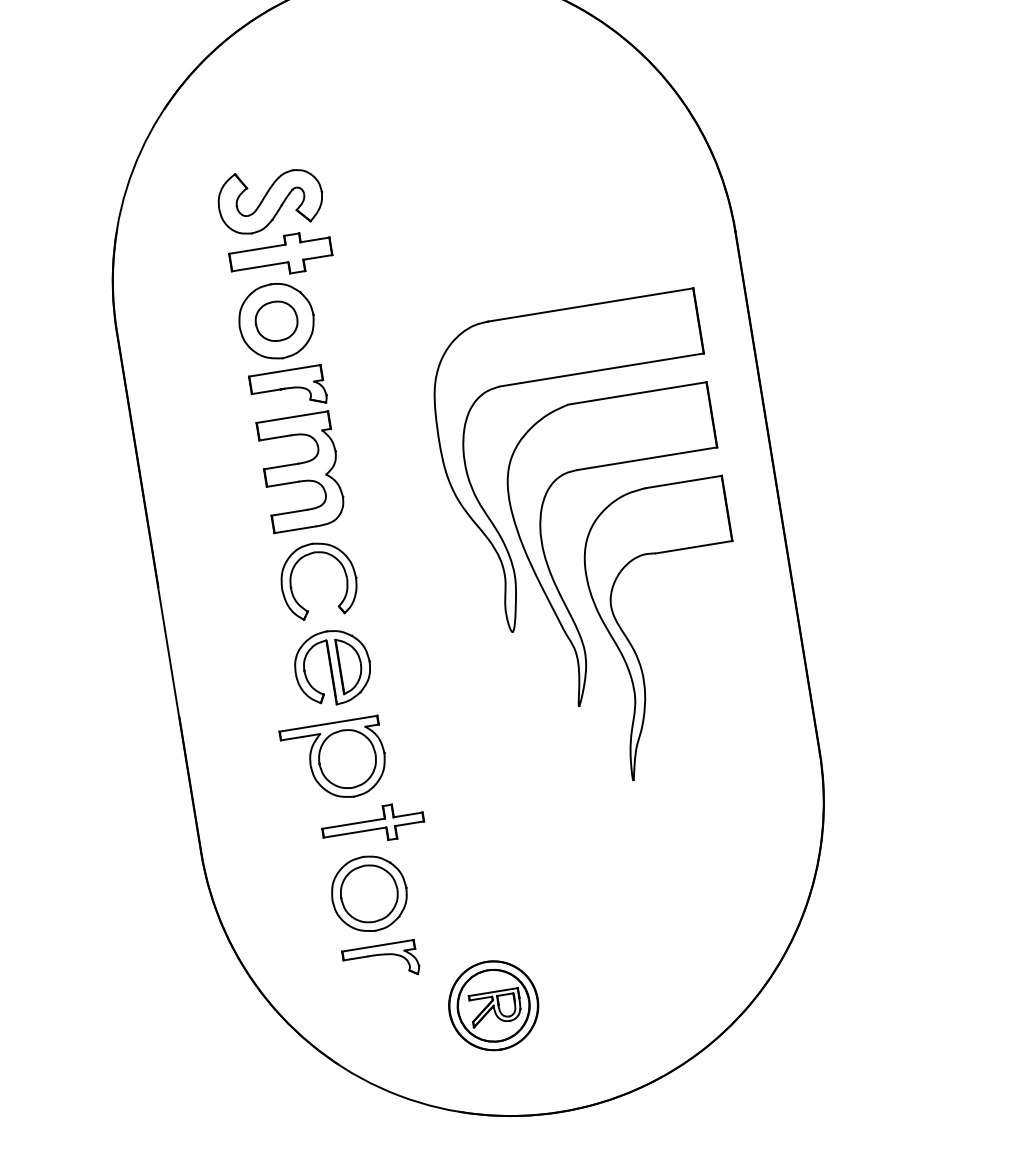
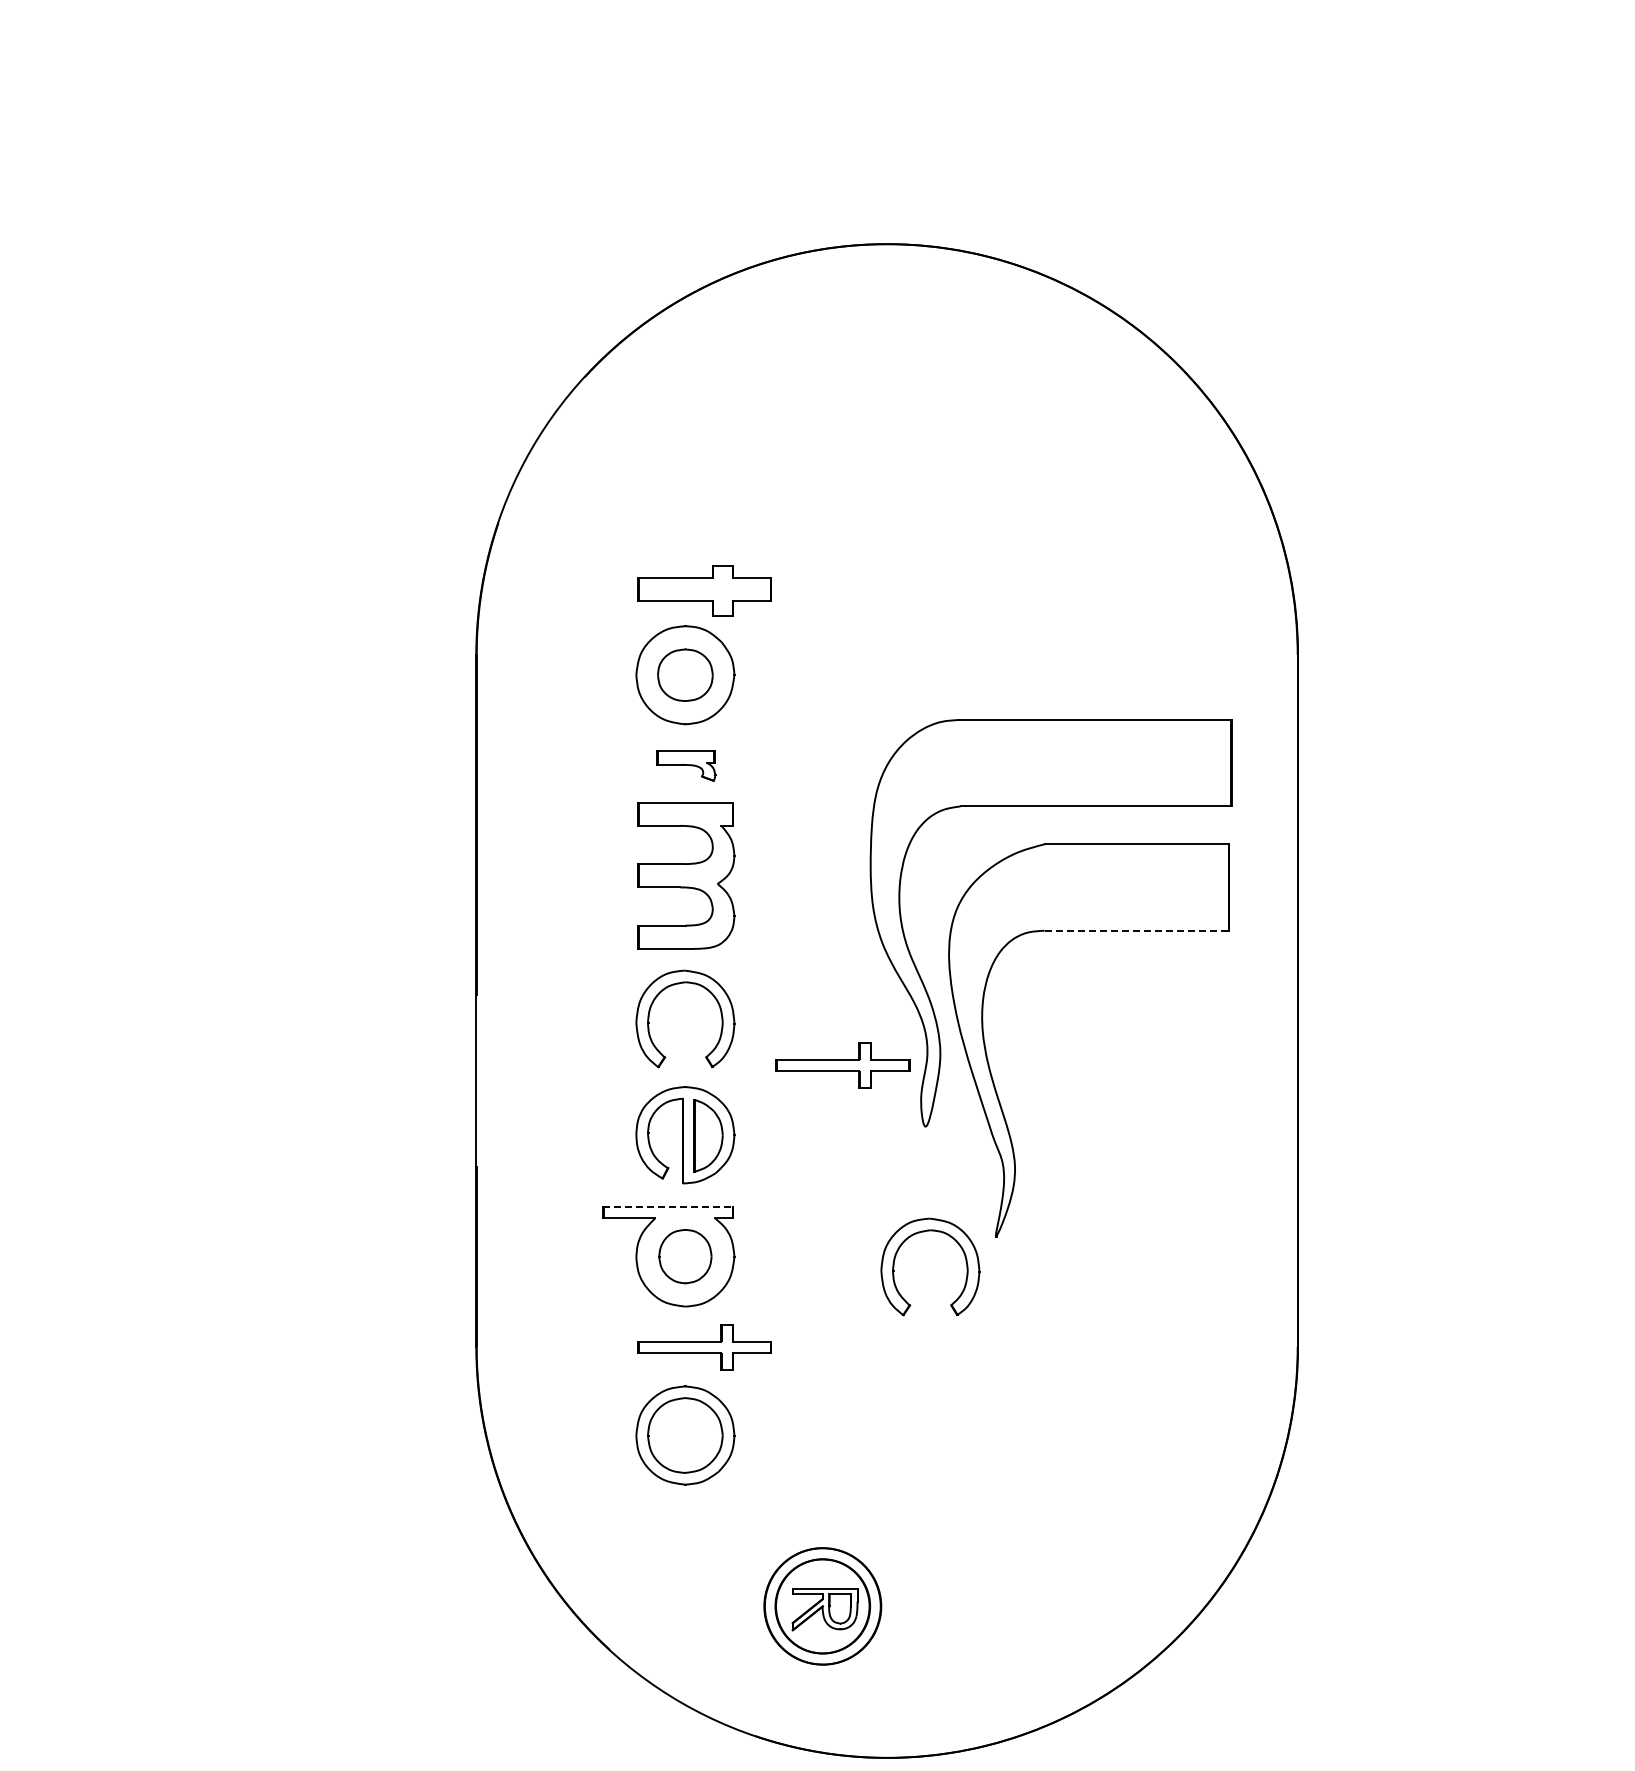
part: (270, 199) -> (702, 516), removed
part: (288, 389) -> (686, 765), size x0.6
line: (648, 458) -> (1137, 930), solid -> dashed
part: (442, 596) -> (842, 1065), added
part: (633, 647) -> (1078, 1171), removed
part: (524, 711) -> (924, 1232), added
line: (327, 723) -> (667, 1206), solid -> dashed
part: (347, 759) -> (685, 1256), size x0.7
part: (380, 955) -> (686, 1517), removed

